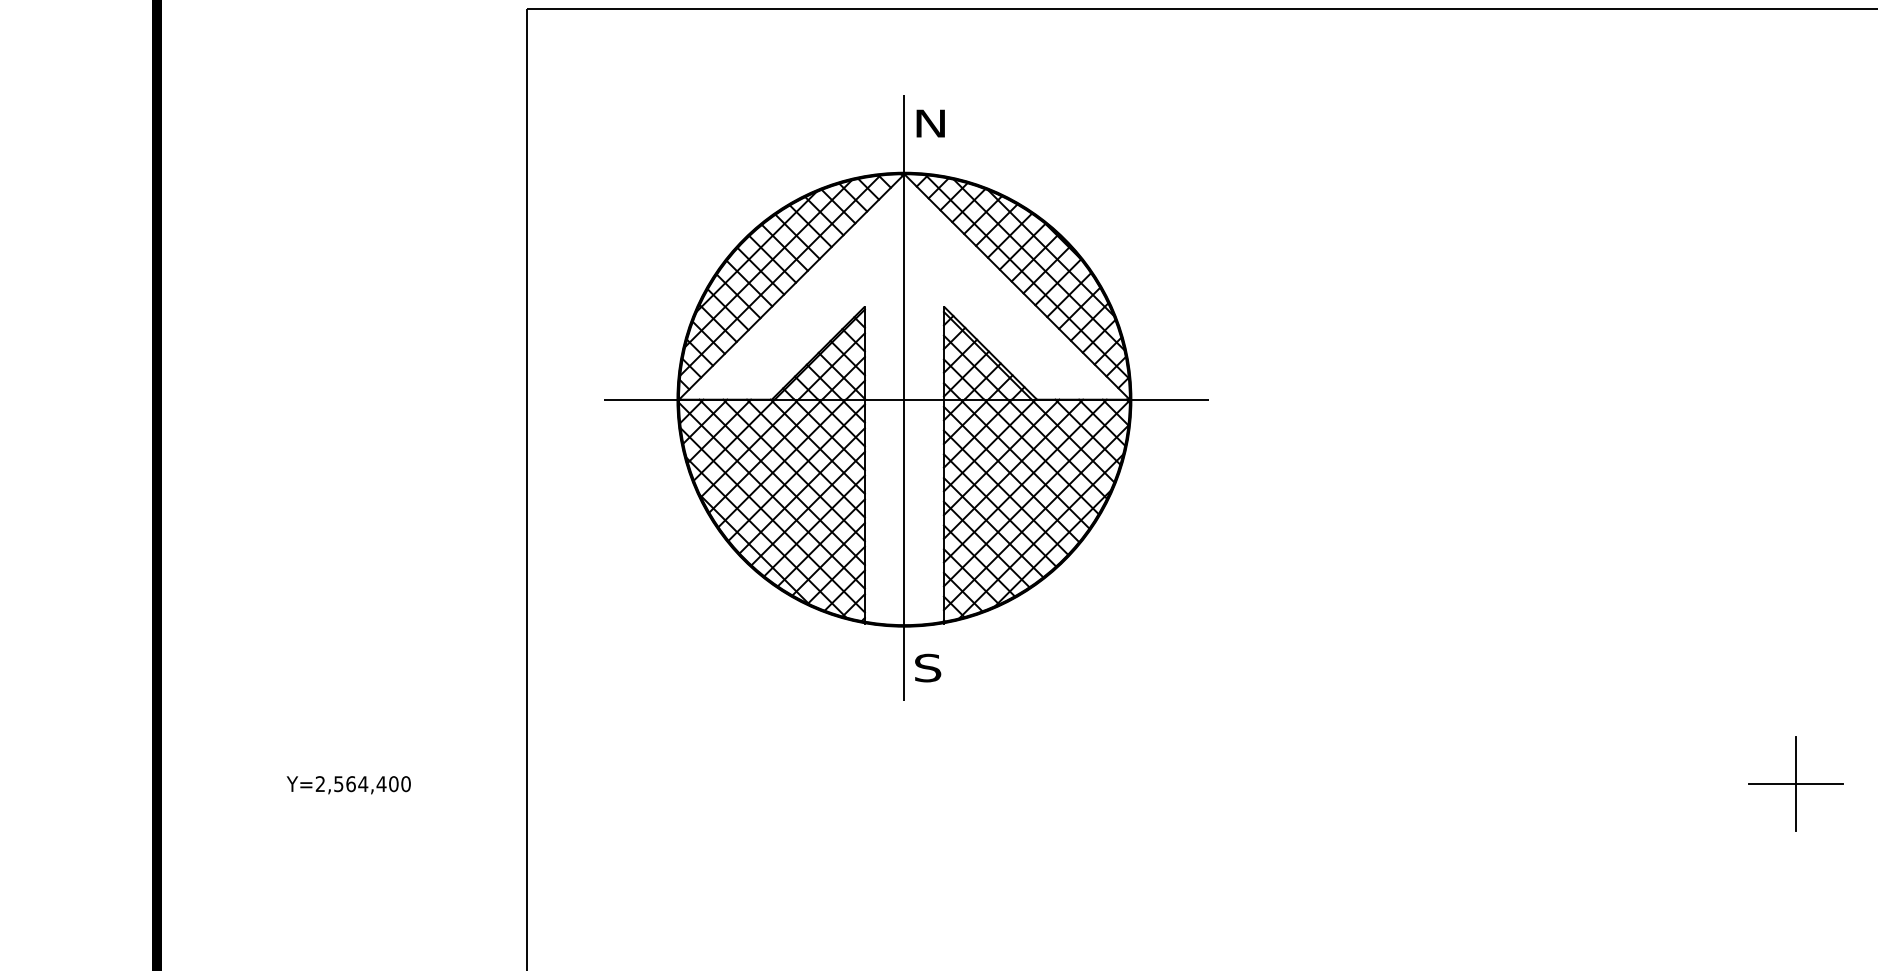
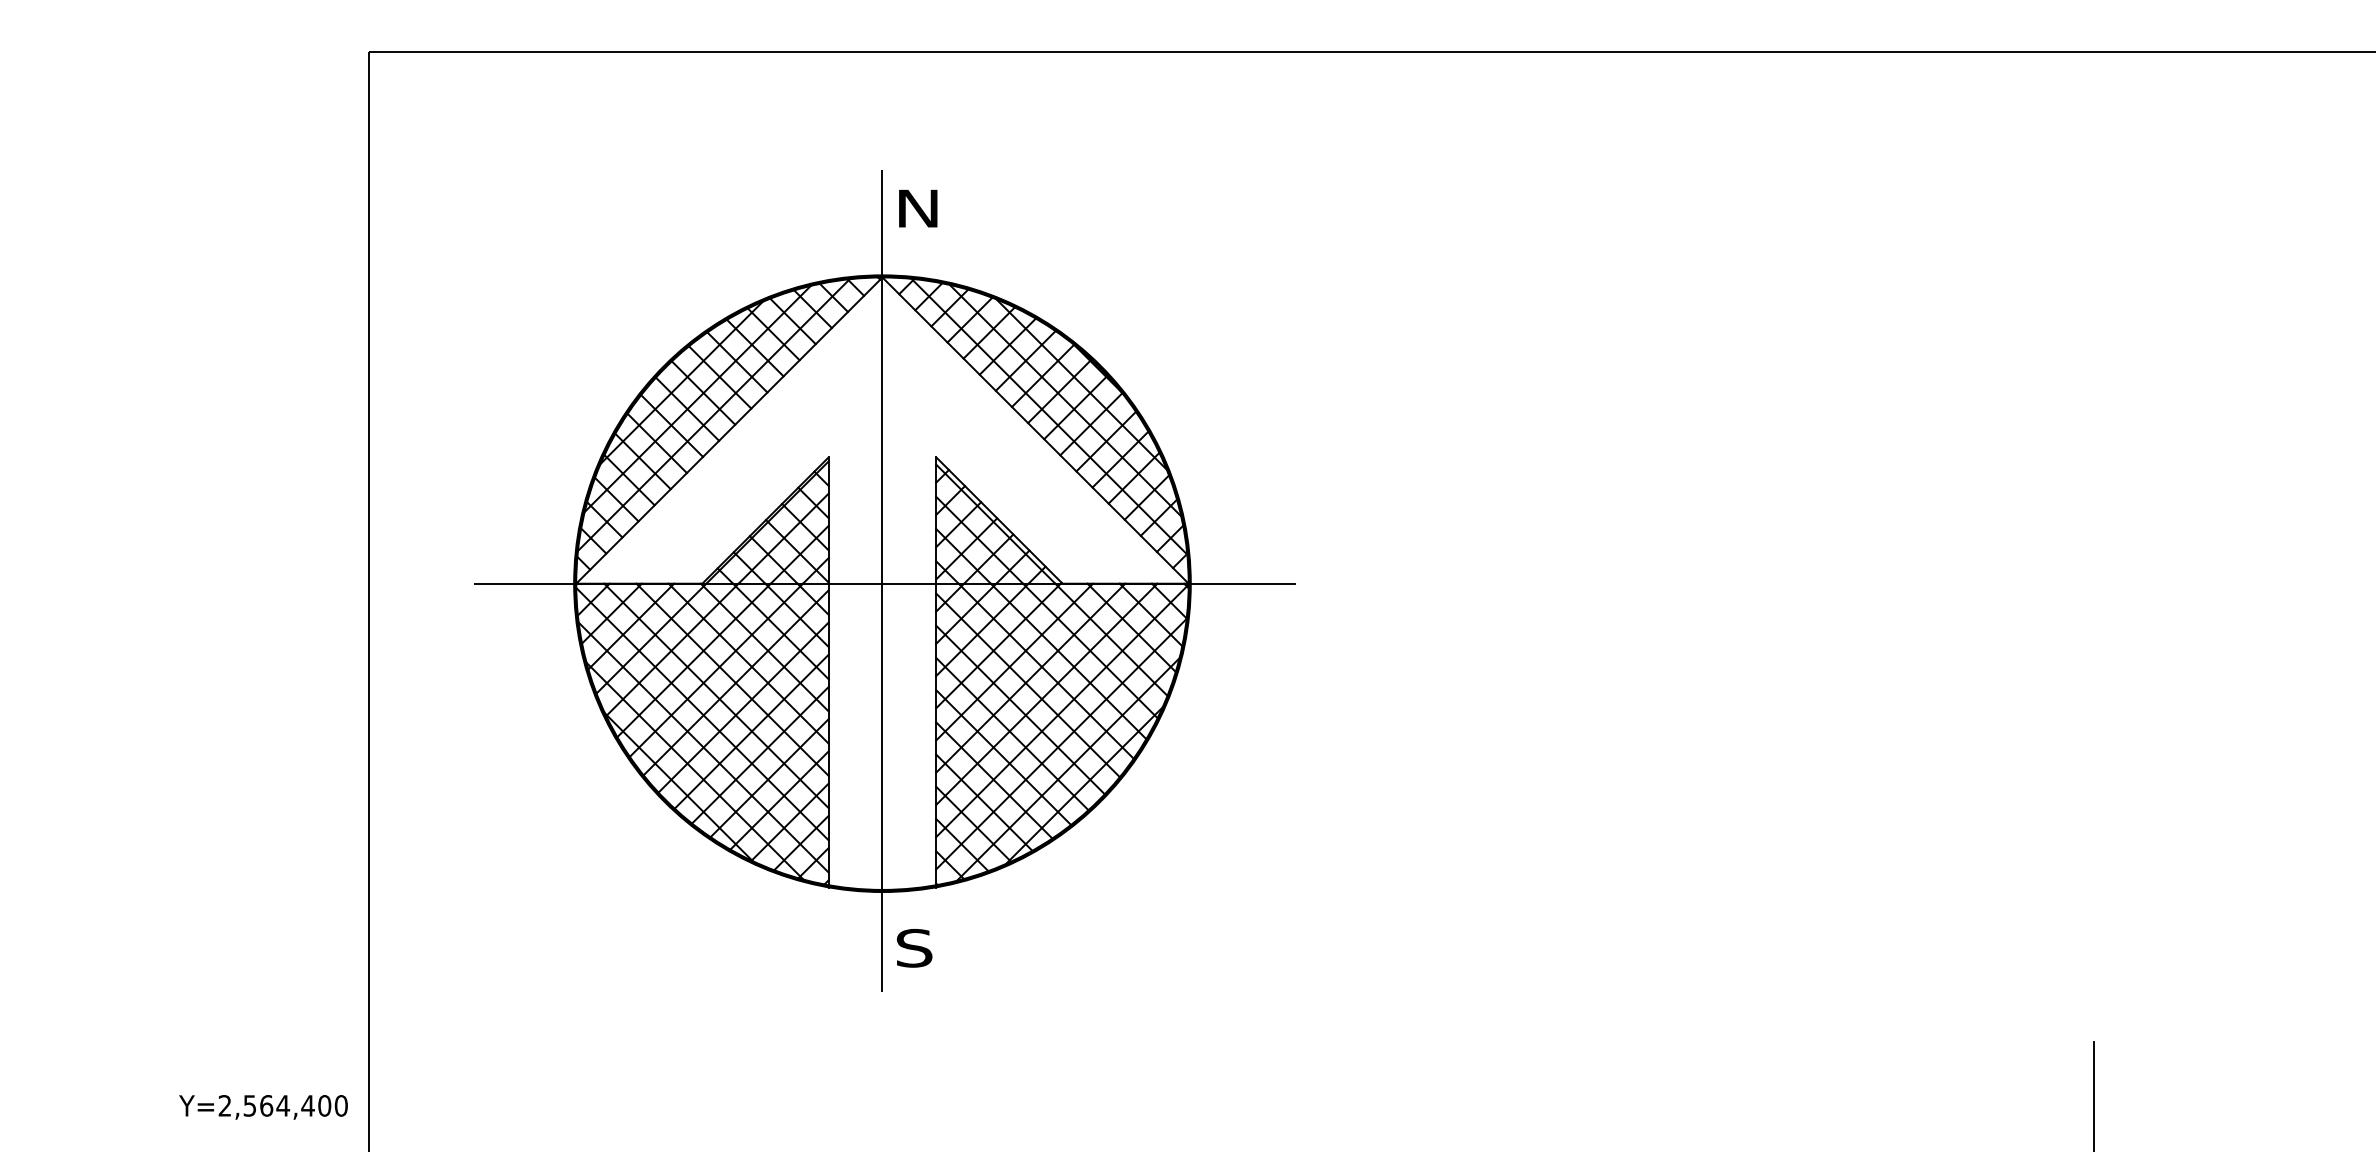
line: (1795, 784) -> (2092, 1106), removed
text: (348, 785) -> (263, 1107), moved

